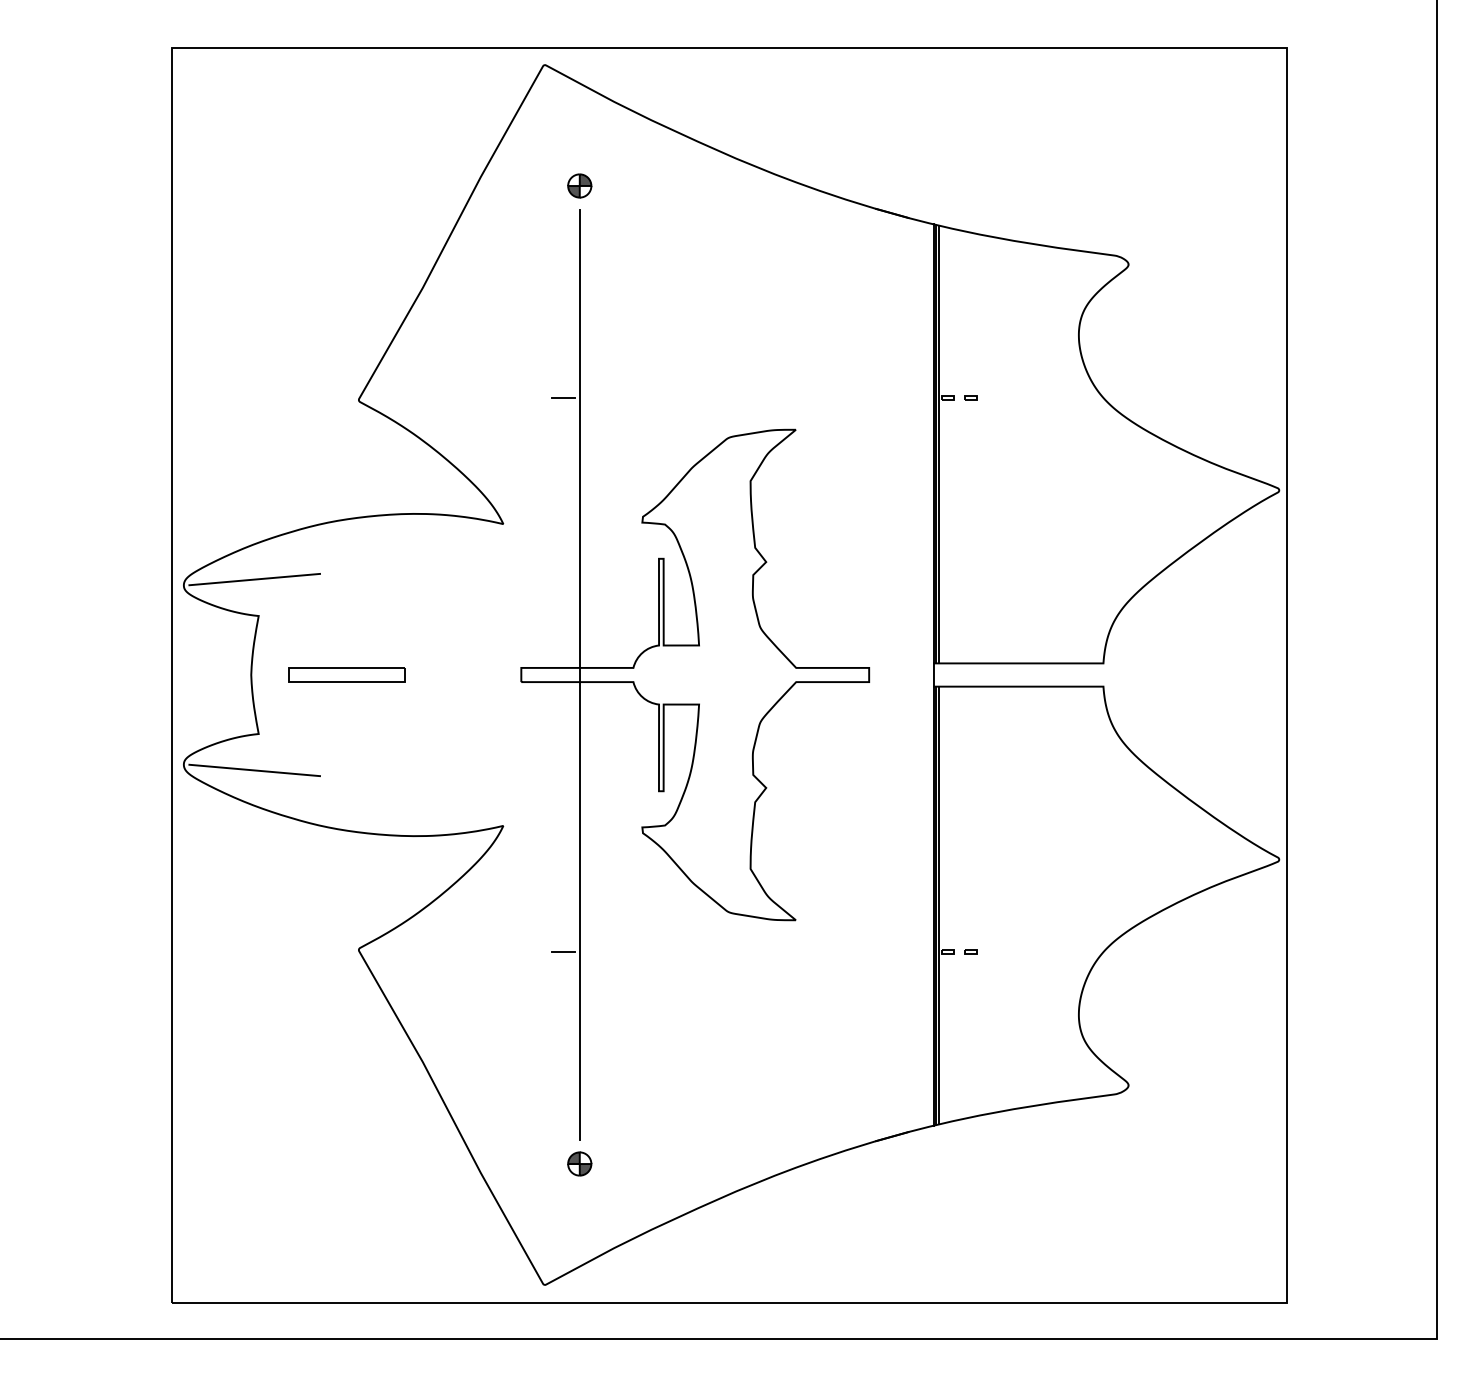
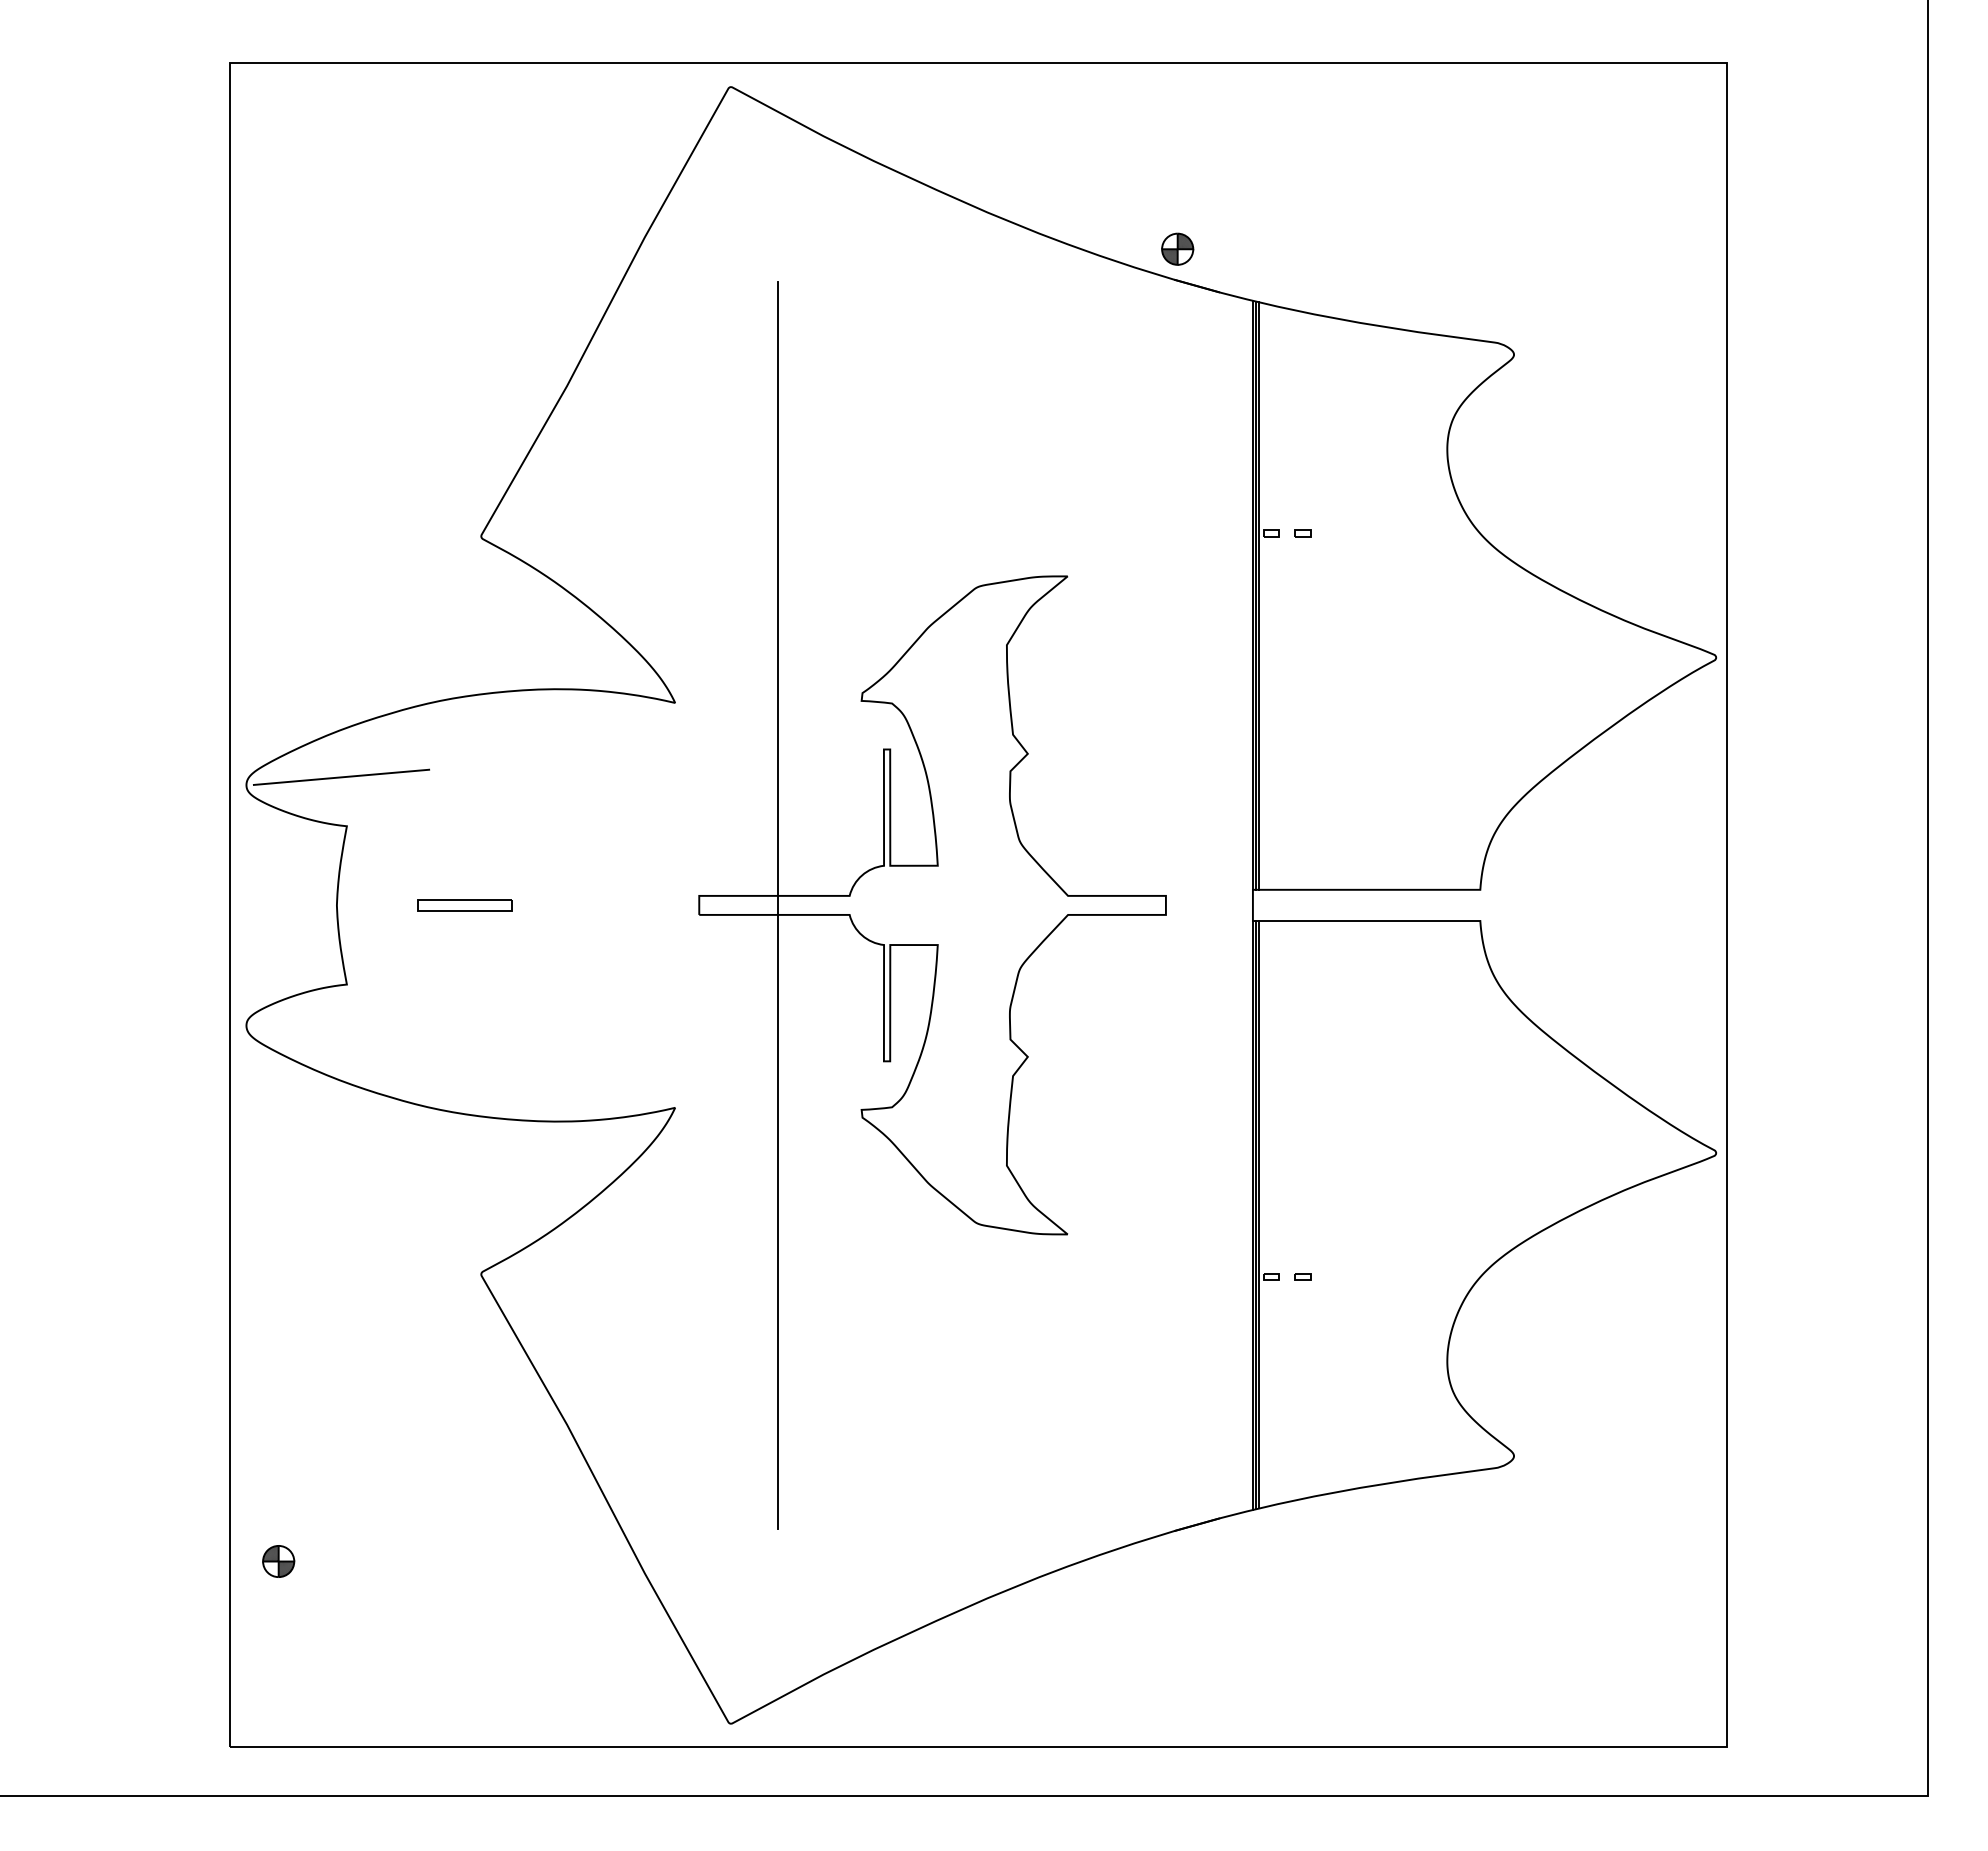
part: (579, 185) -> (1177, 248), moved
line: (563, 397) -> (755, 533), removed
part: (346, 675) -> (464, 905), size x0.6
line: (254, 770) -> (341, 1033), removed
line: (563, 952) -> (755, 1277), removed
part: (579, 1164) -> (278, 1561), moved

